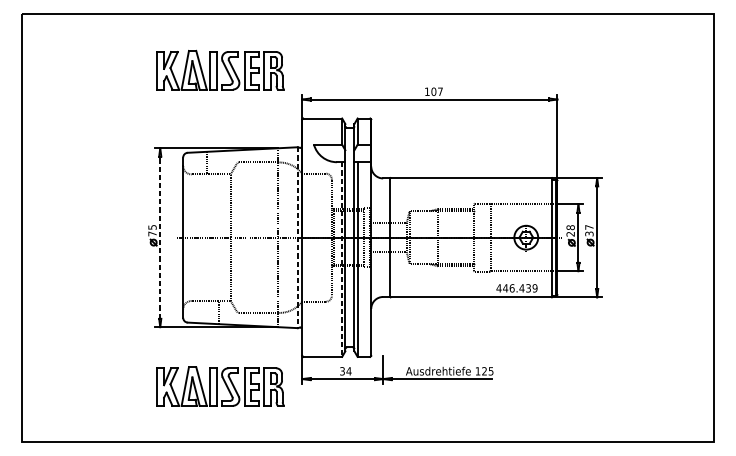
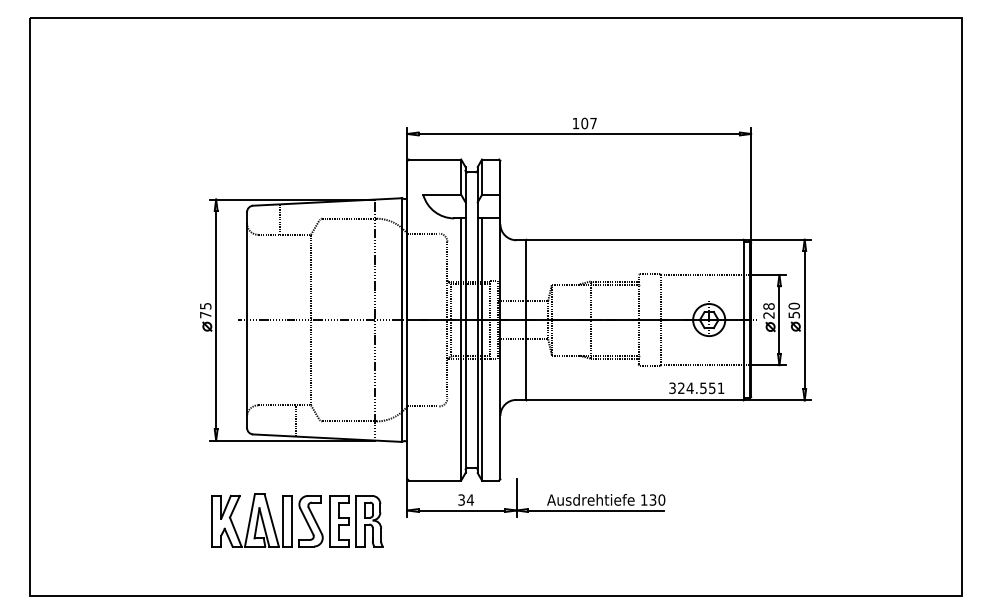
part: (220, 70) -> (297, 94), removed
text: (588, 230) -> (793, 310), 37 -> 50
line: (160, 237) -> (216, 319), dashed -> solid
line: (297, 238) -> (401, 320), dashed -> solid
line: (342, 260) -> (461, 350), dashed -> solid
text: (516, 288) -> (696, 388), 446.439 -> 324.551
text: (487, 370) -> (657, 499), 125 -> 130

